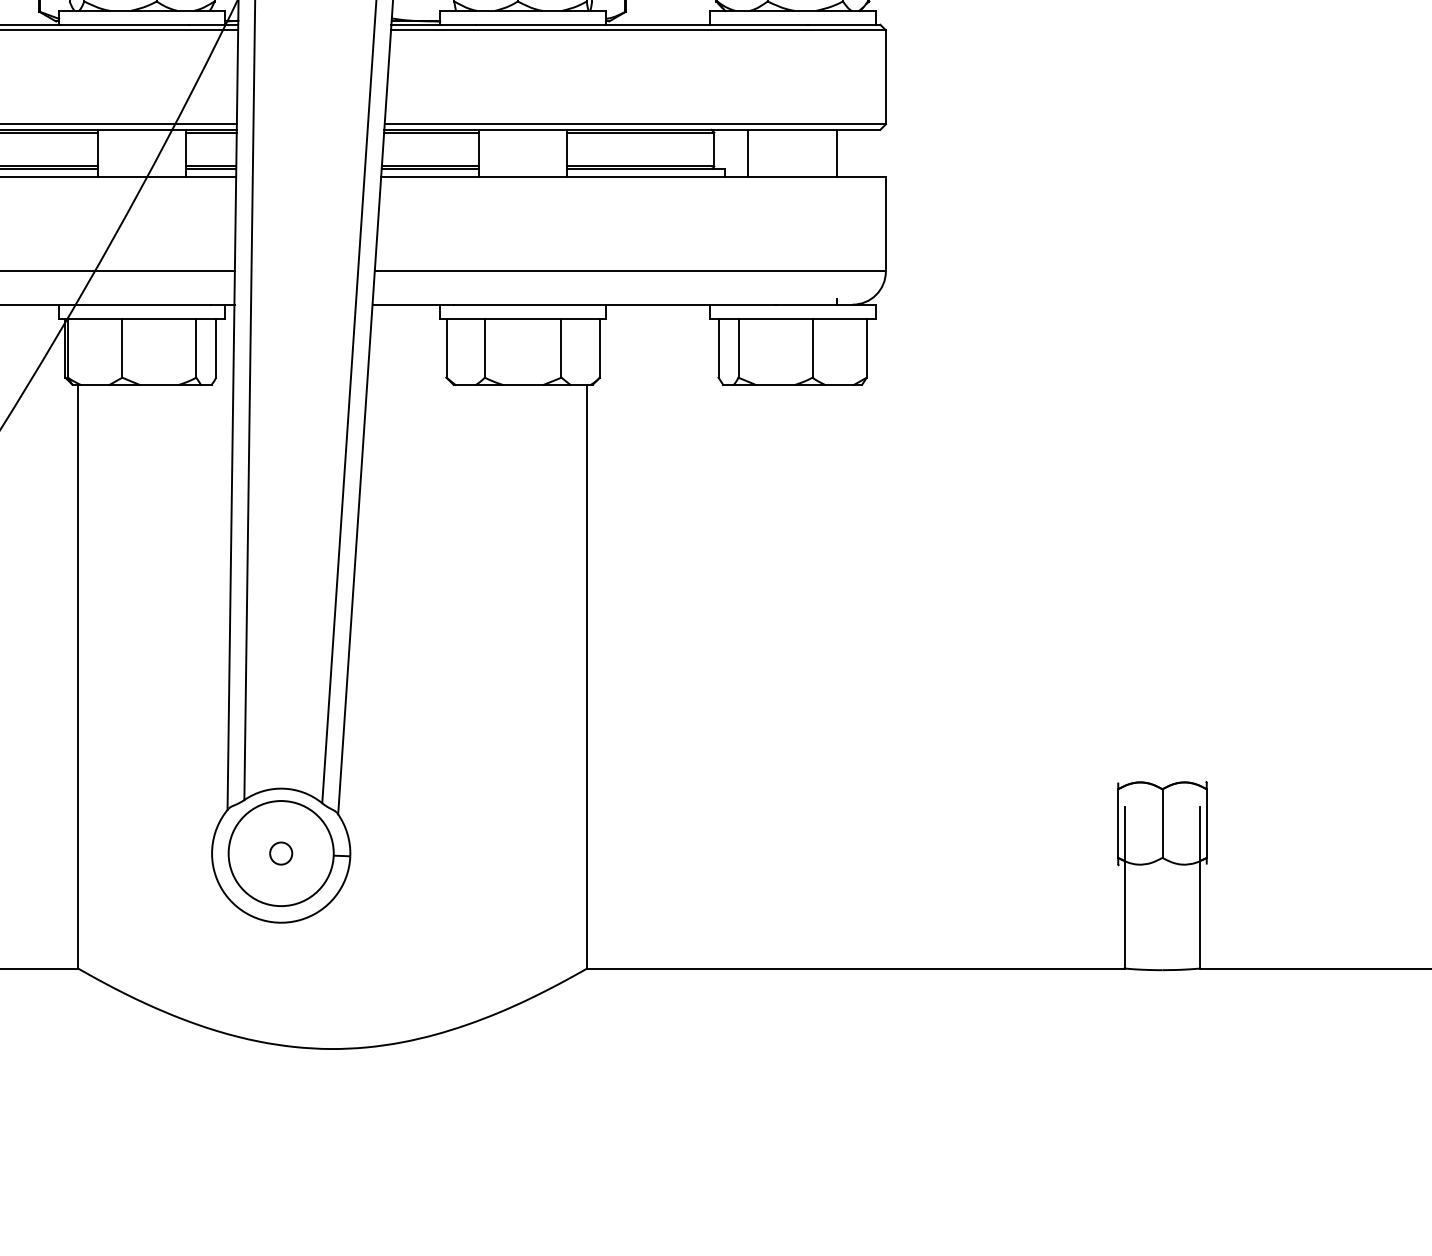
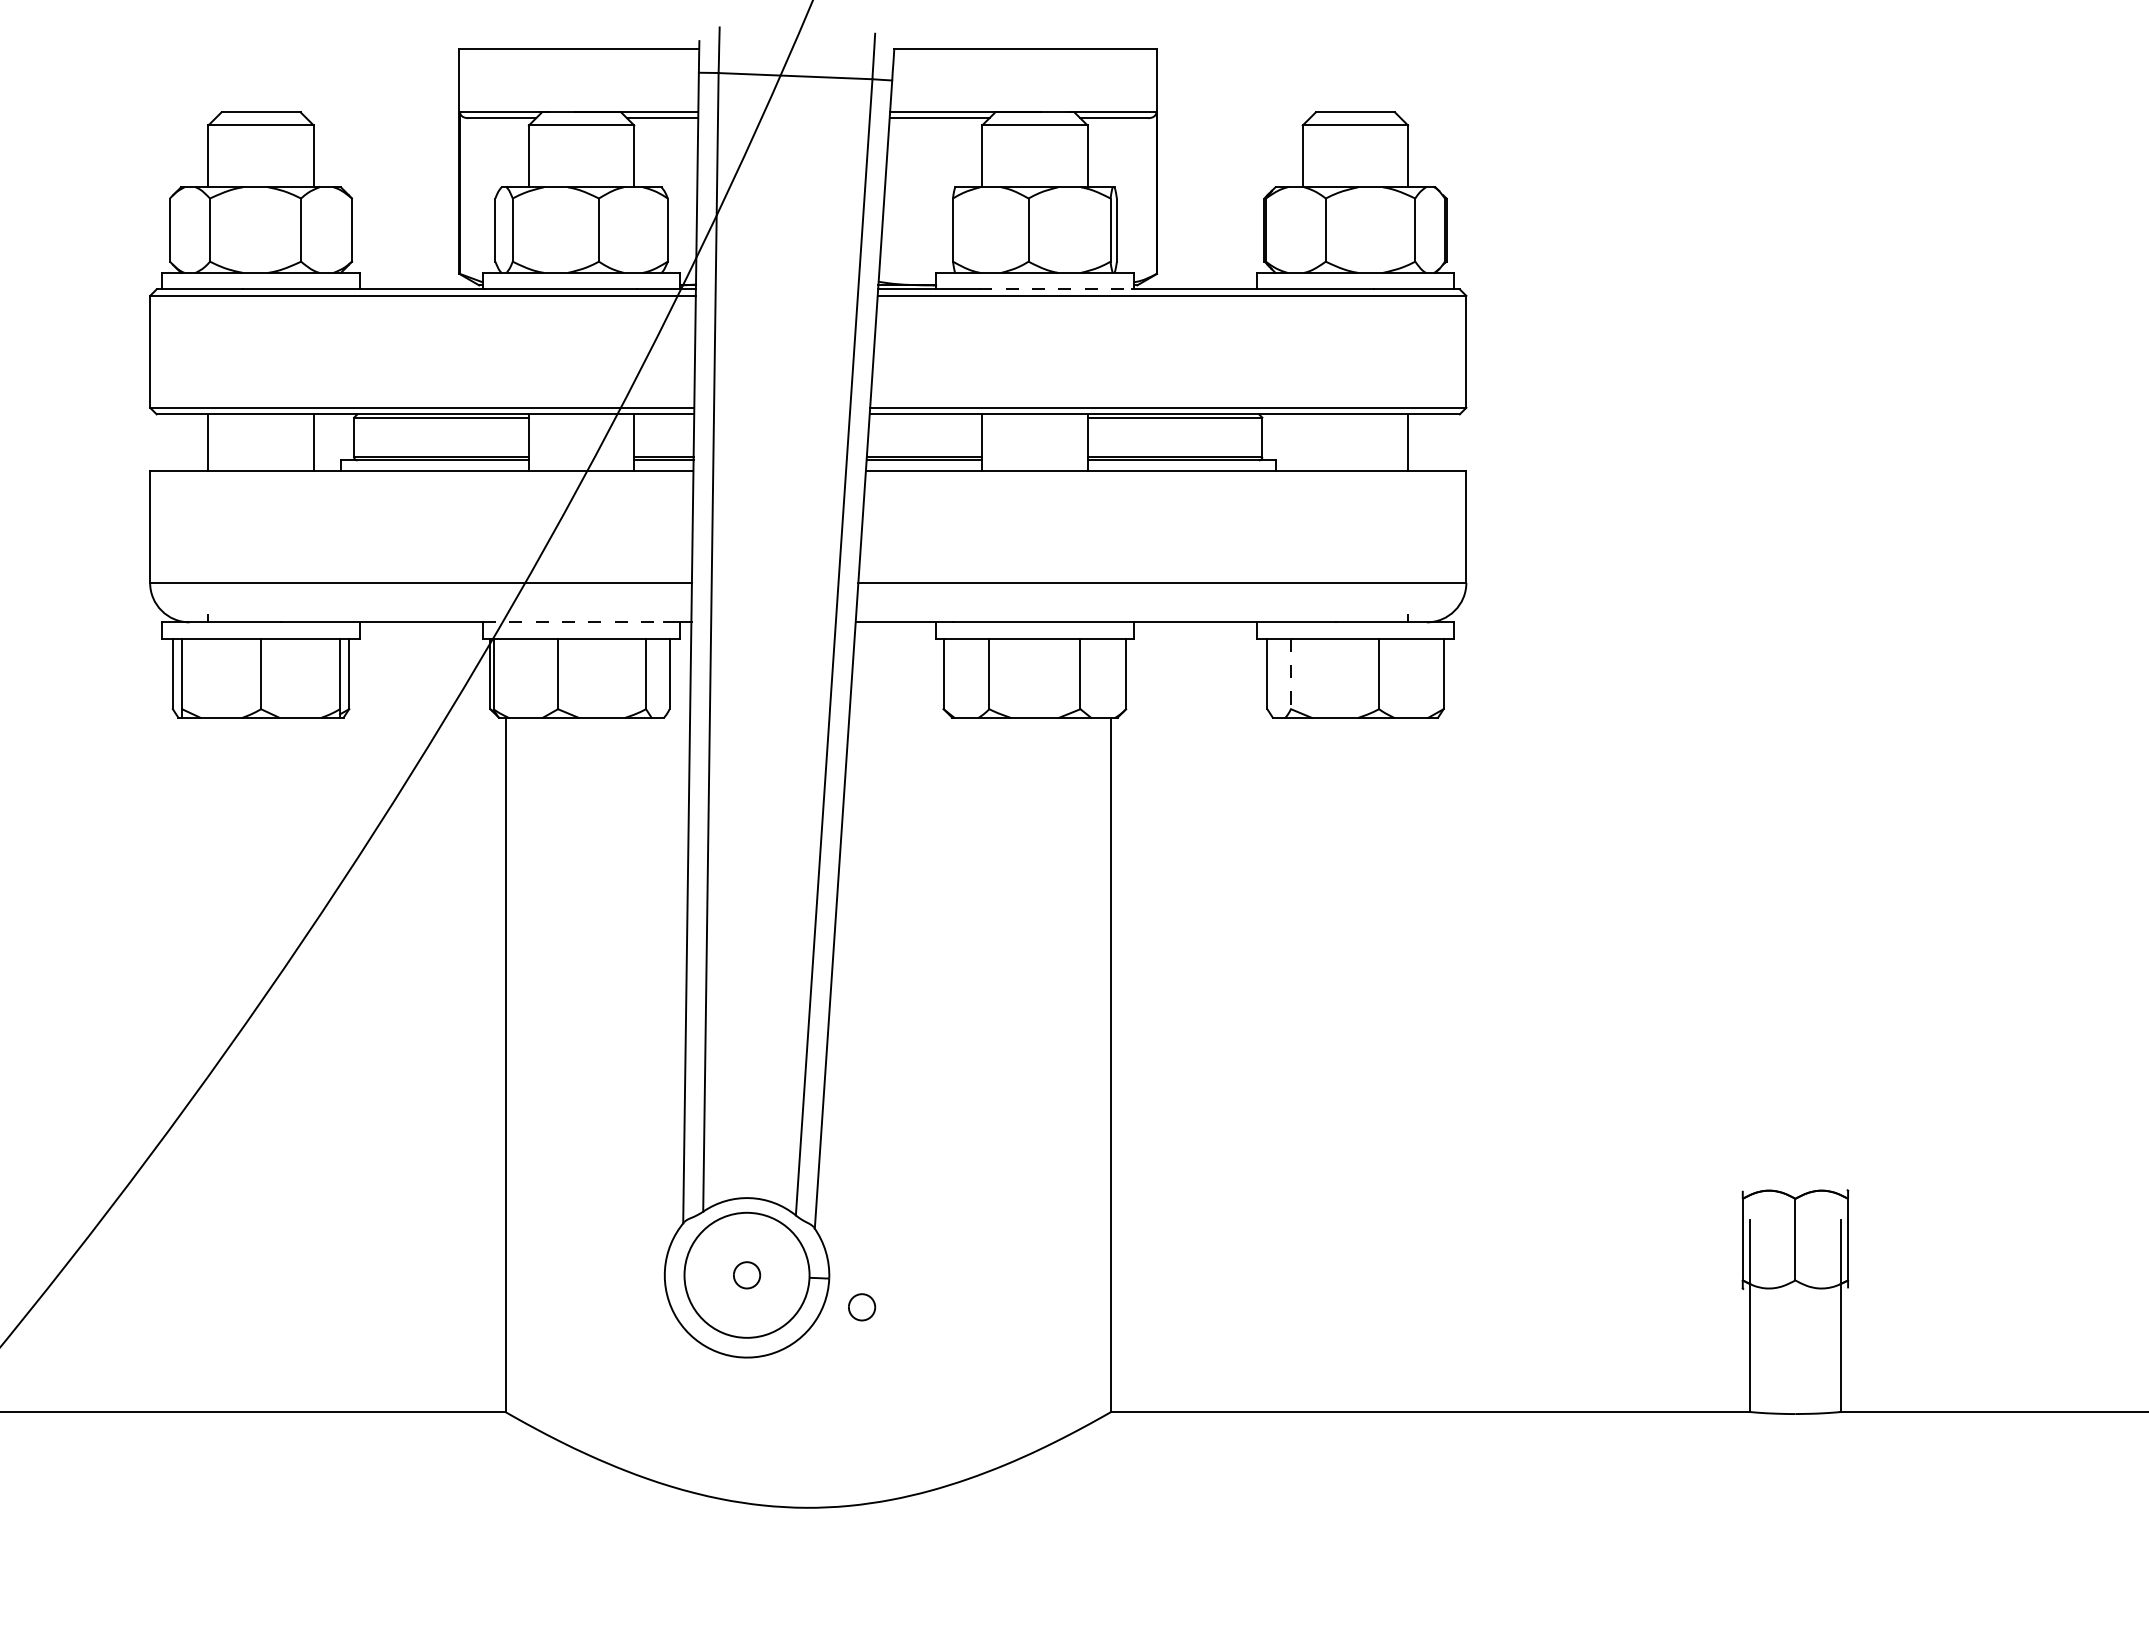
line: (541, 24) -> (1056, 289), solid -> dashed
line: (211, 132) -> (664, 417), removed
line: (431, 132) -> (925, 417), removed
line: (748, 153) -> (1302, 442), removed
line: (135, 304) -> (573, 622), solid -> dashed
line: (738, 348) -> (1291, 674), solid -> dashed
part: (378, 880) -> (862, 1307), added

